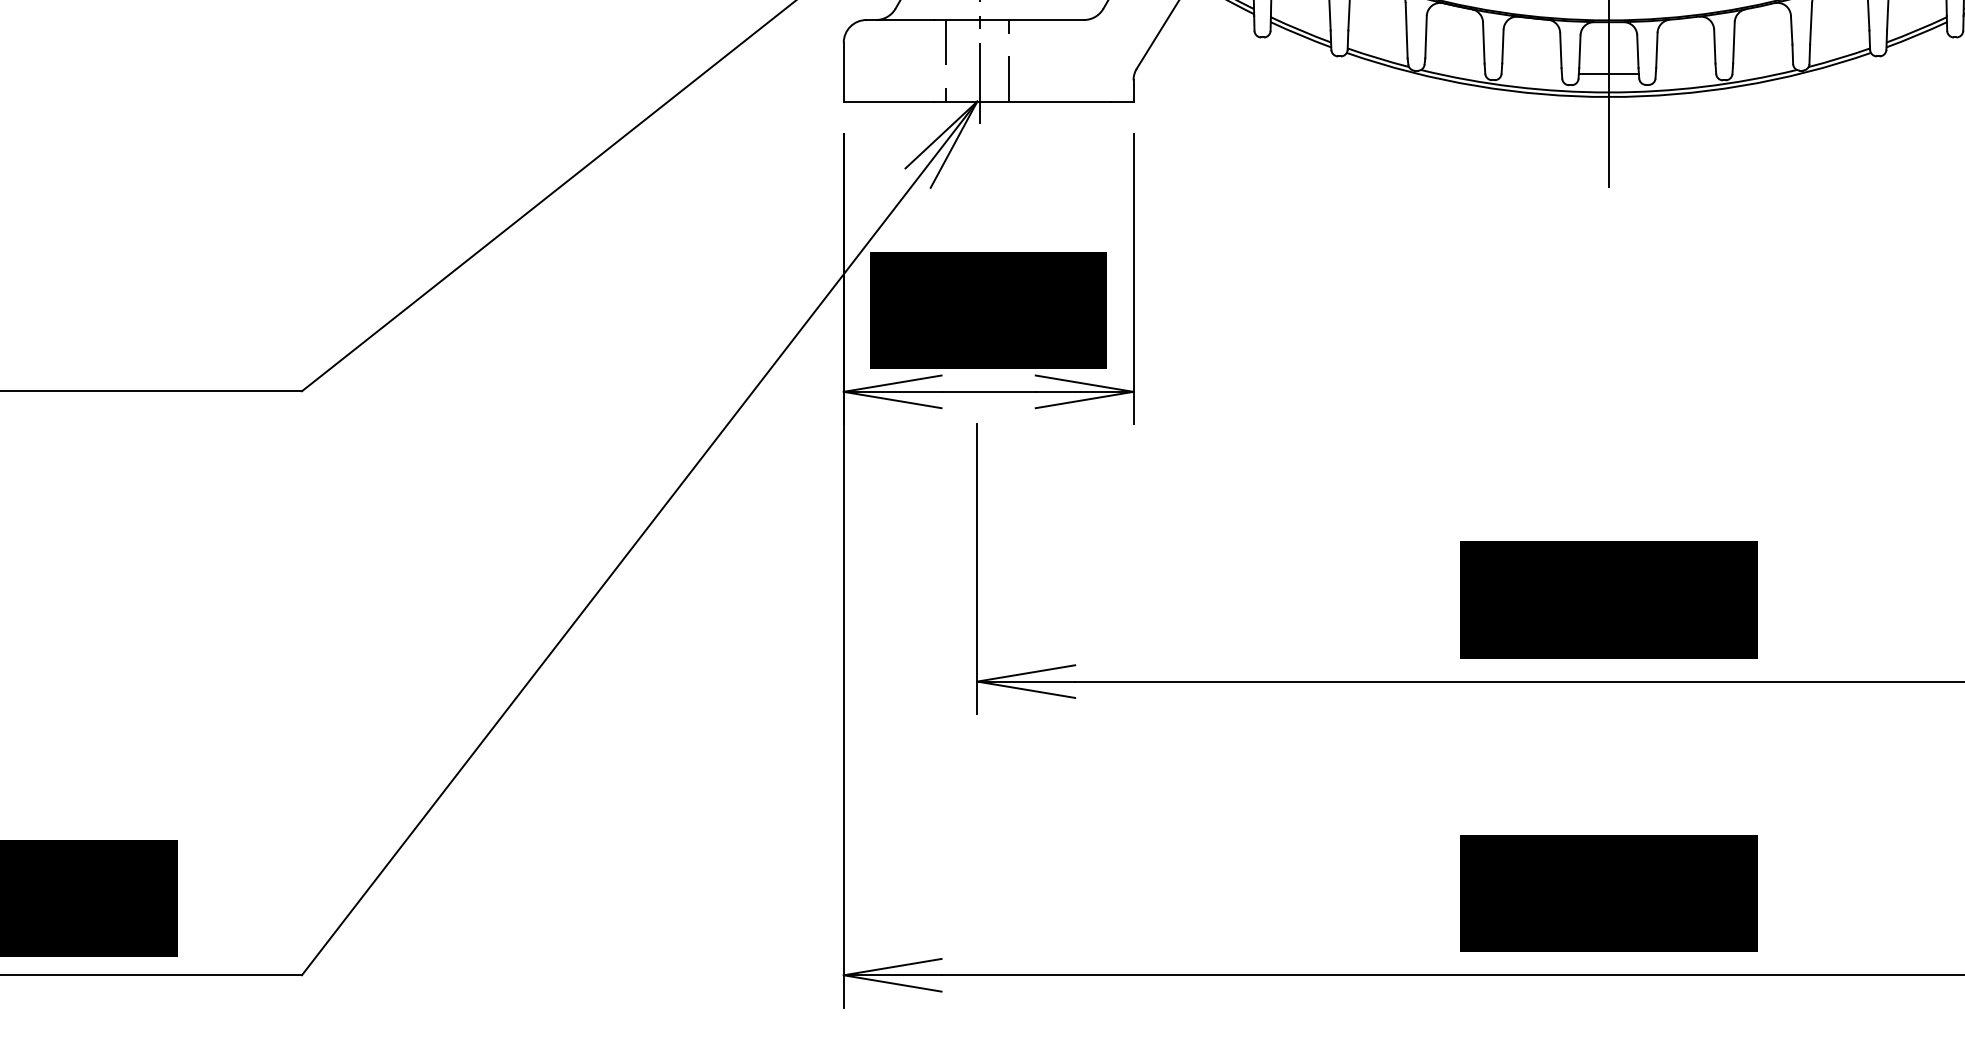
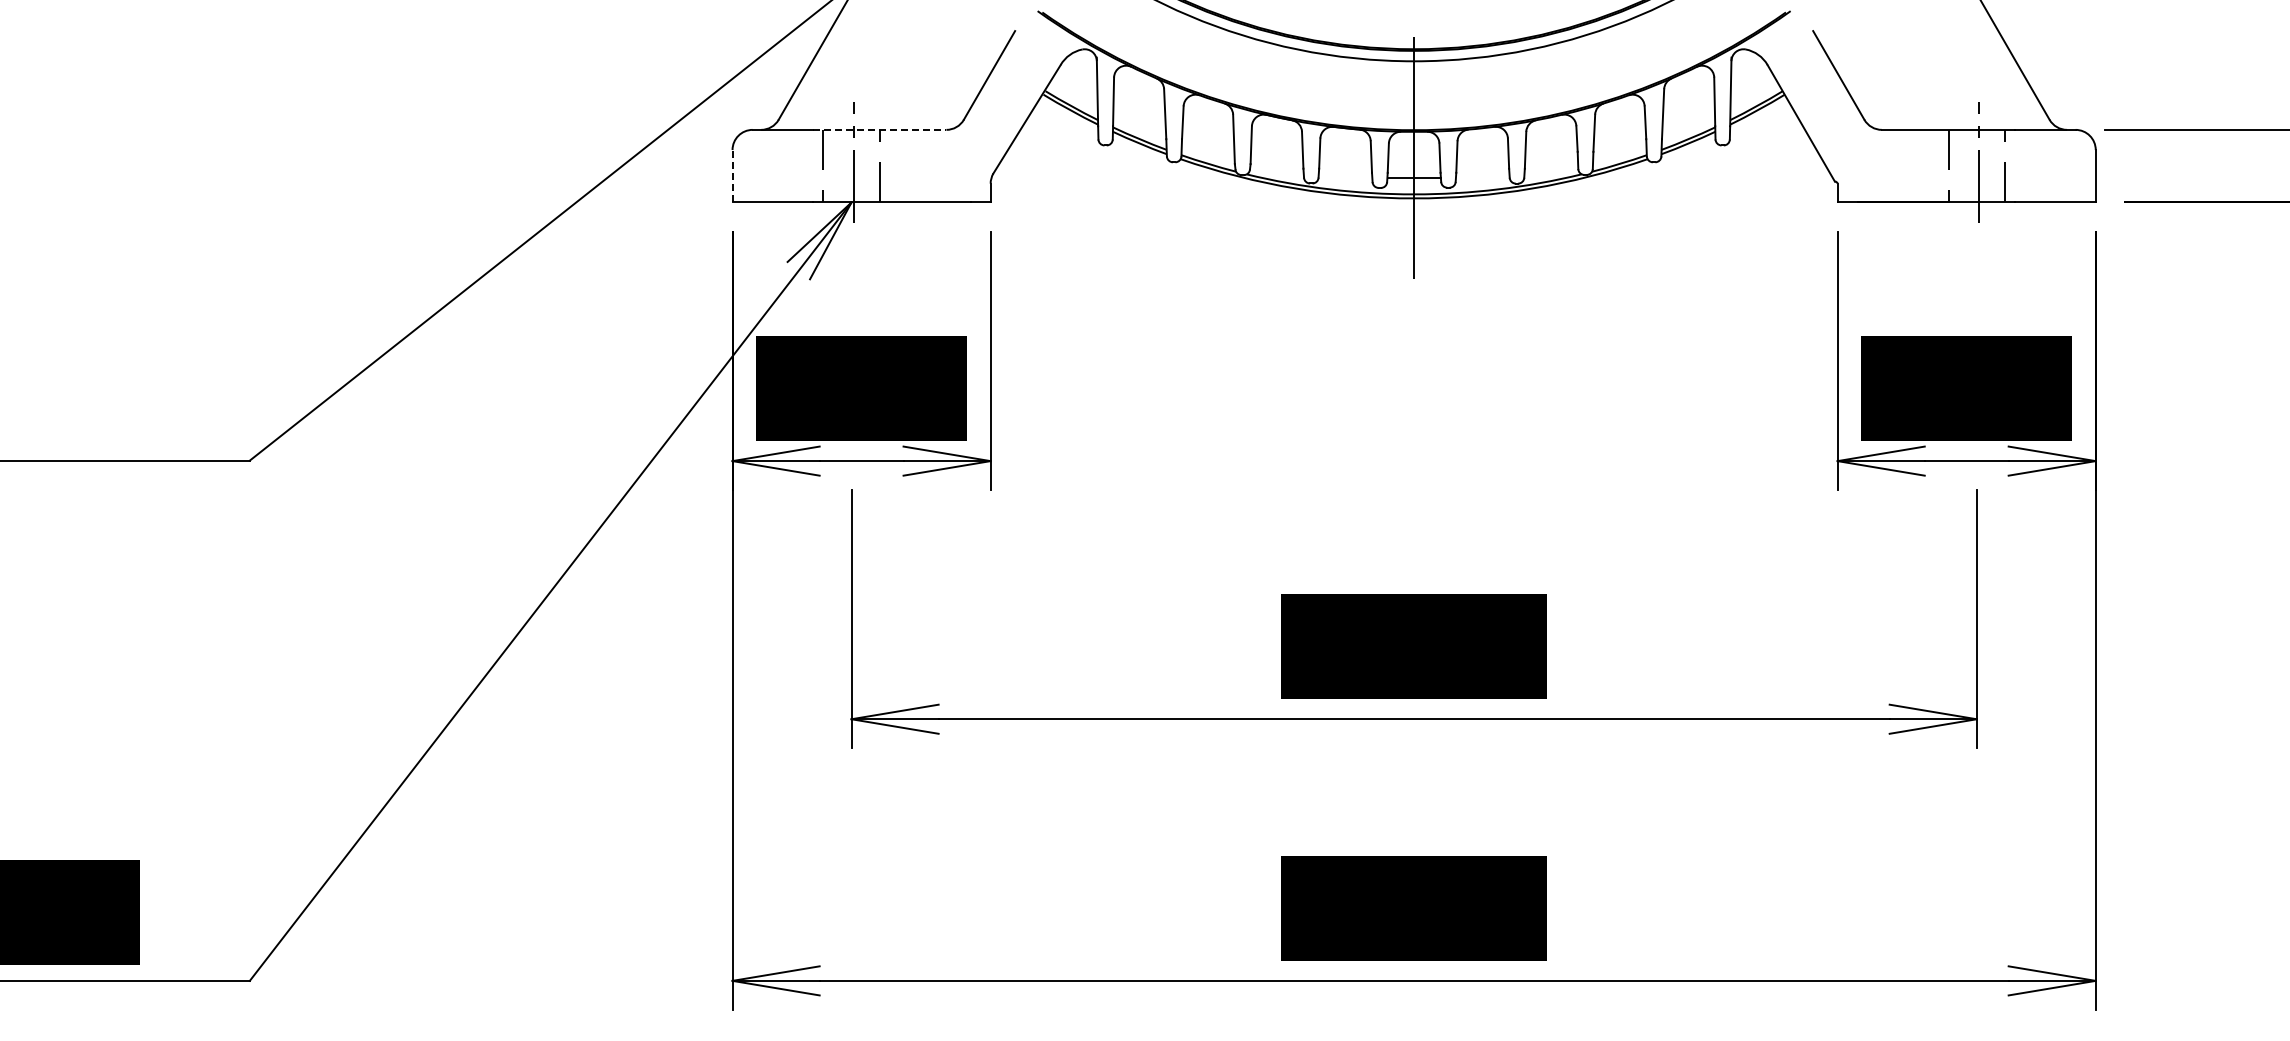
line: (1008, 19) -> (879, 129), solid -> dashed
line: (843, 71) -> (732, 175), solid -> dashed

